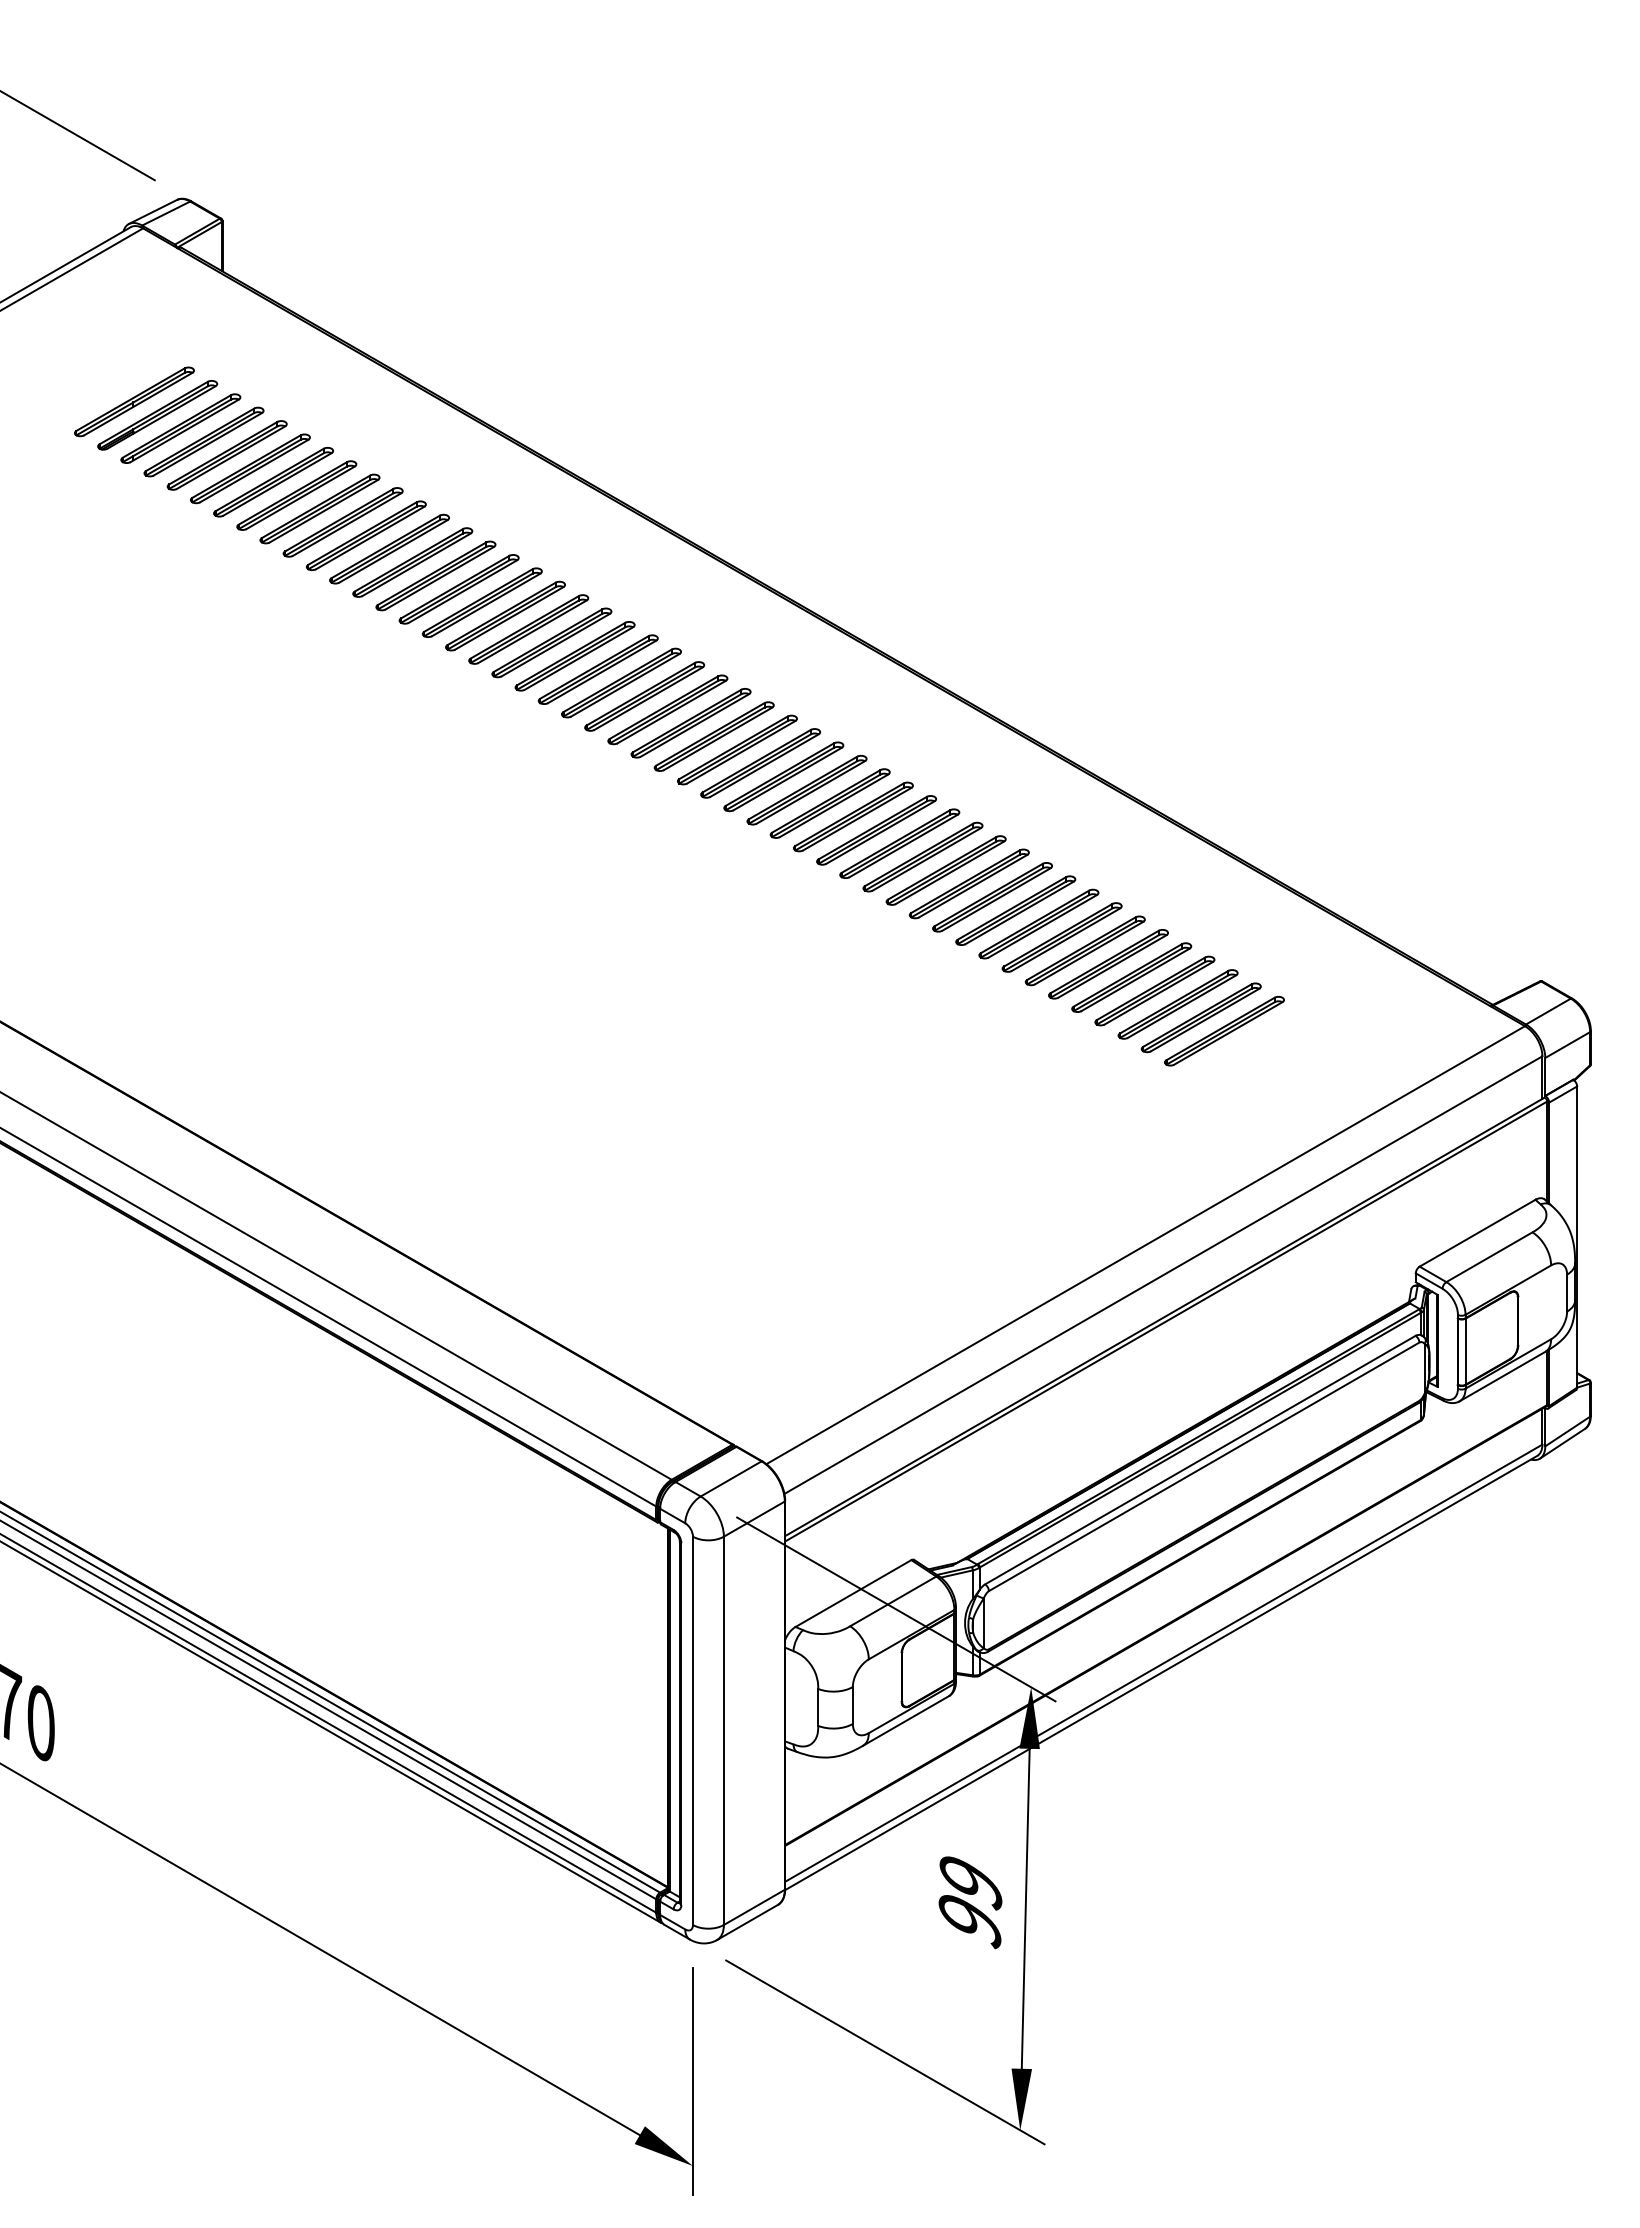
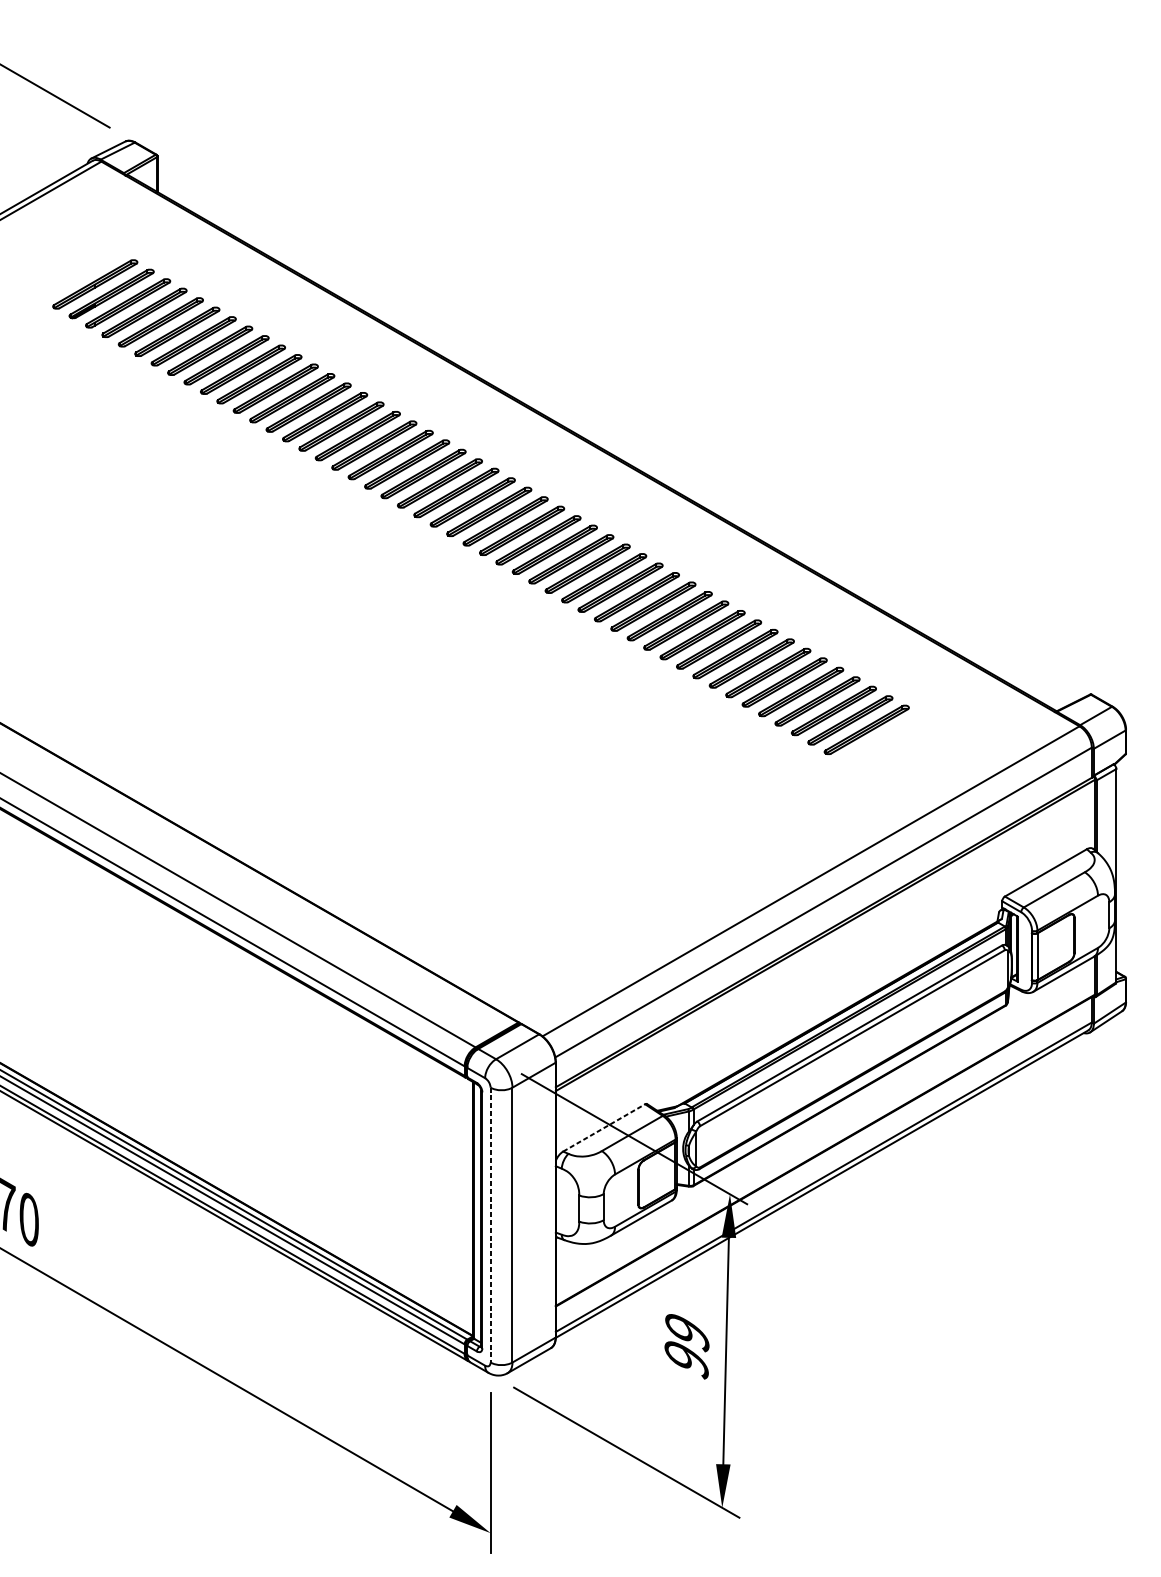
line: (853, 1593) -> (604, 1127), solid -> dashed
line: (692, 1731) -> (490, 1225), solid -> dashed

